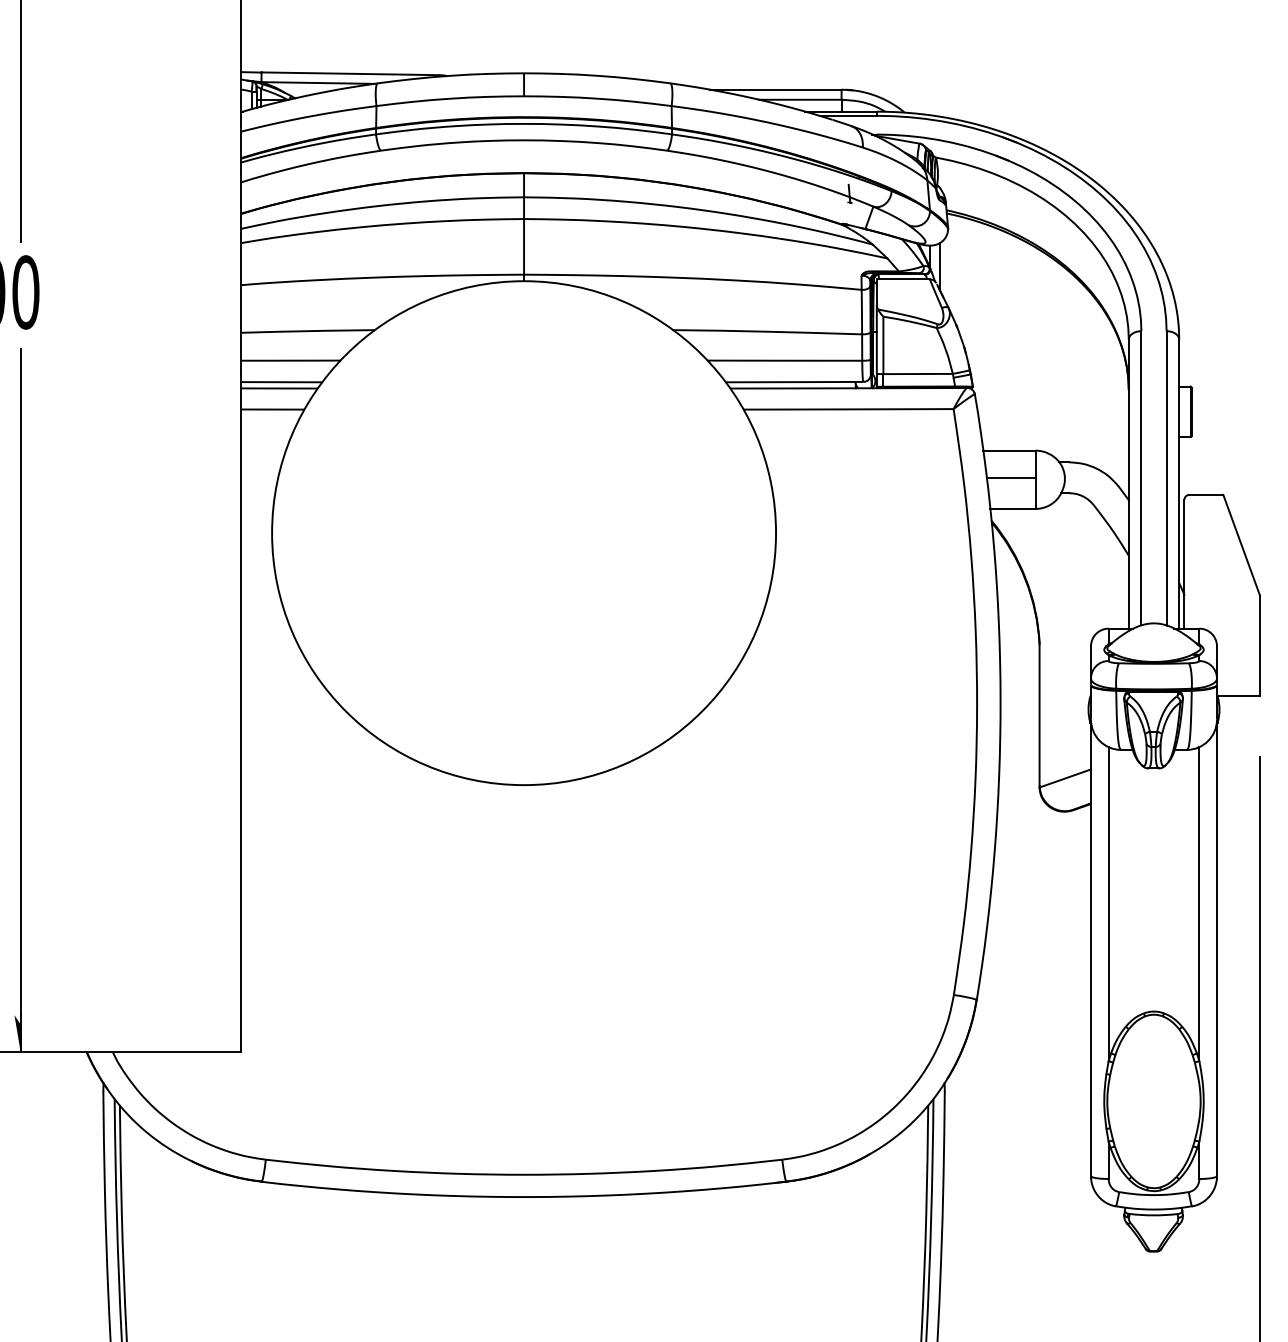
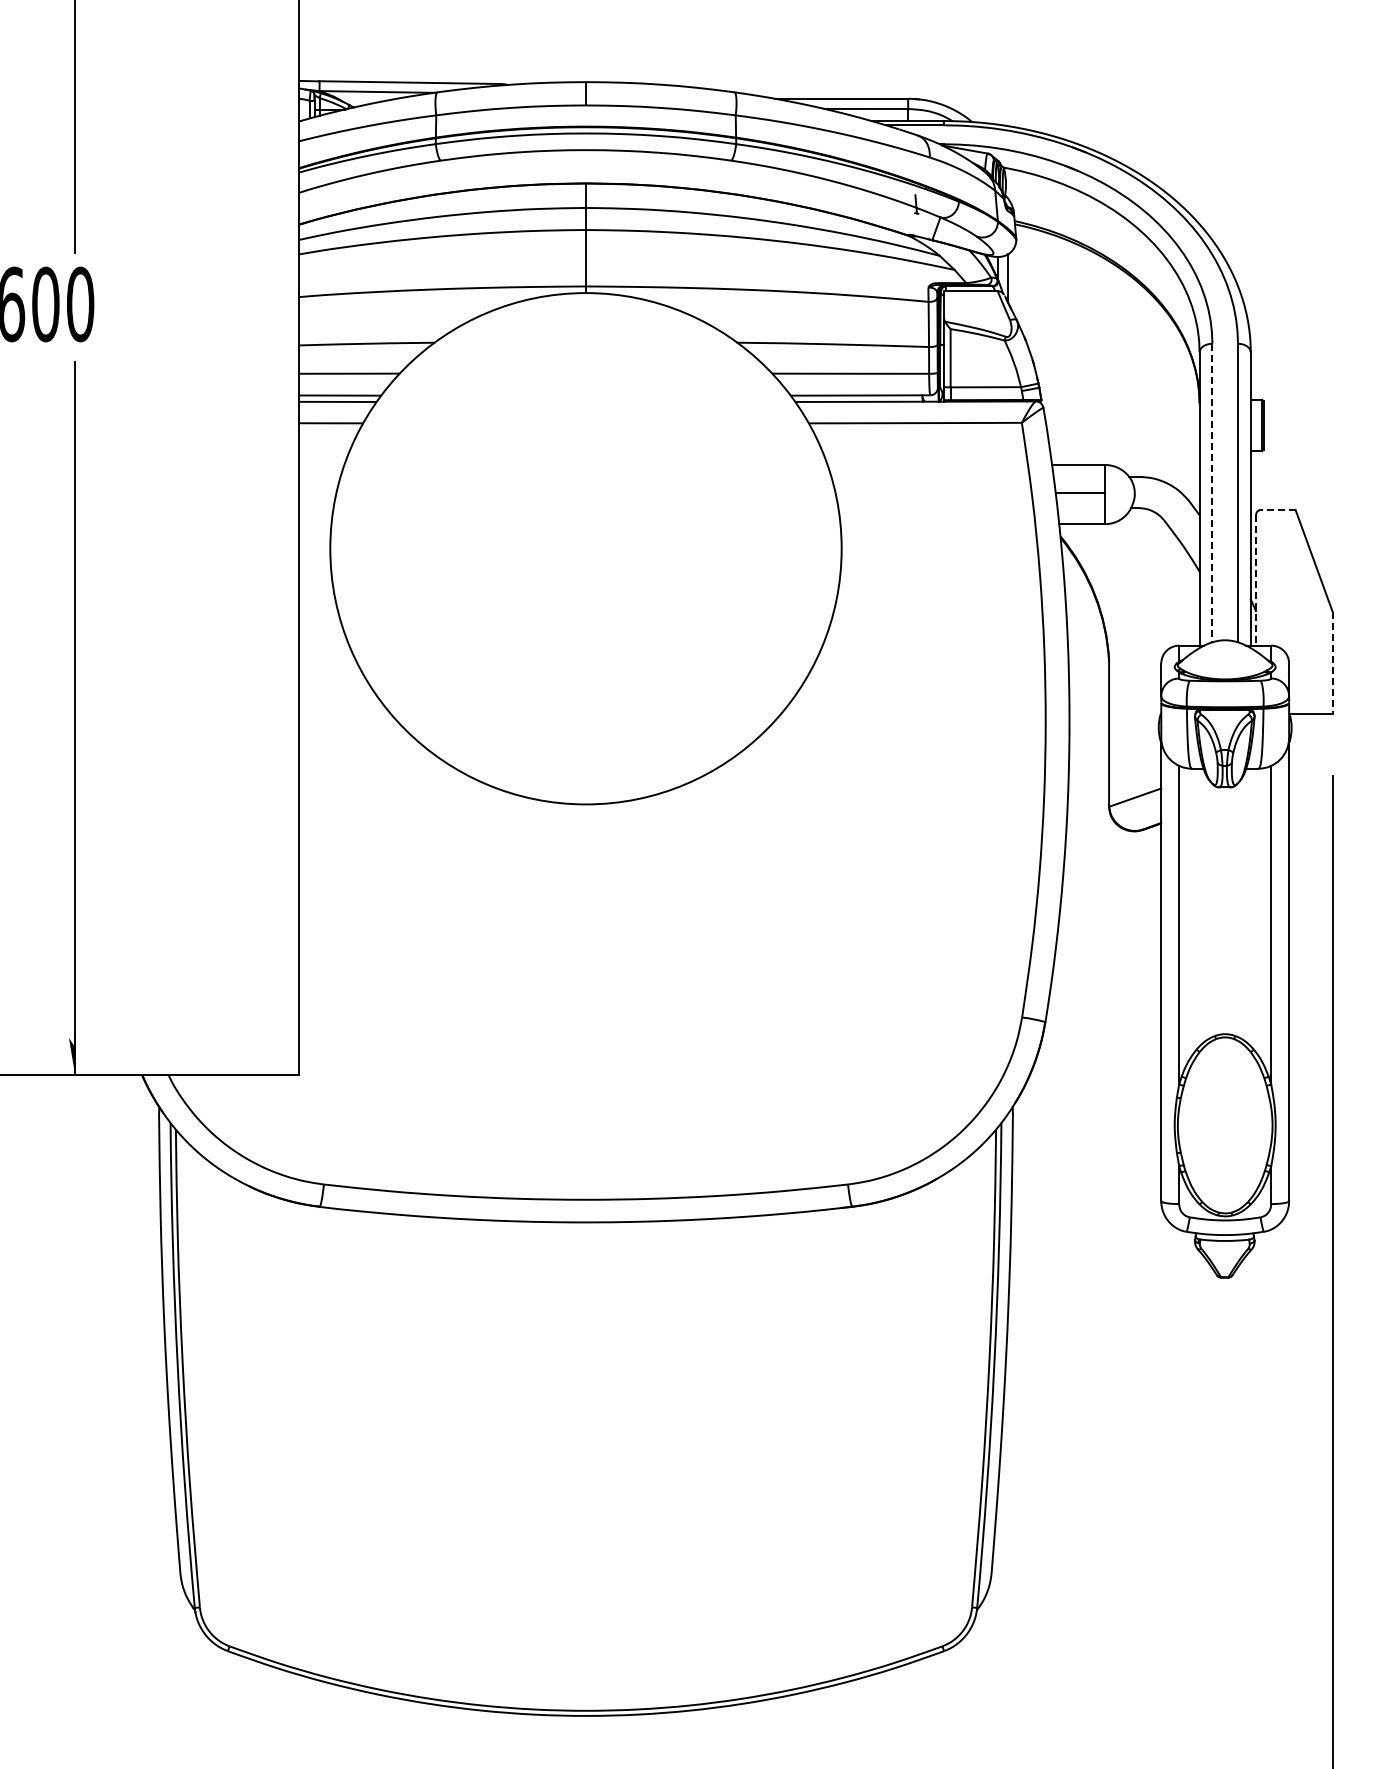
line: (1141, 478) -> (1212, 493), solid -> dashed
line: (1205, 494) -> (1277, 509), solid -> dashed
line: (1184, 564) -> (1256, 580), solid -> dashed
line: (1259, 646) -> (1332, 663), solid -> dashed

